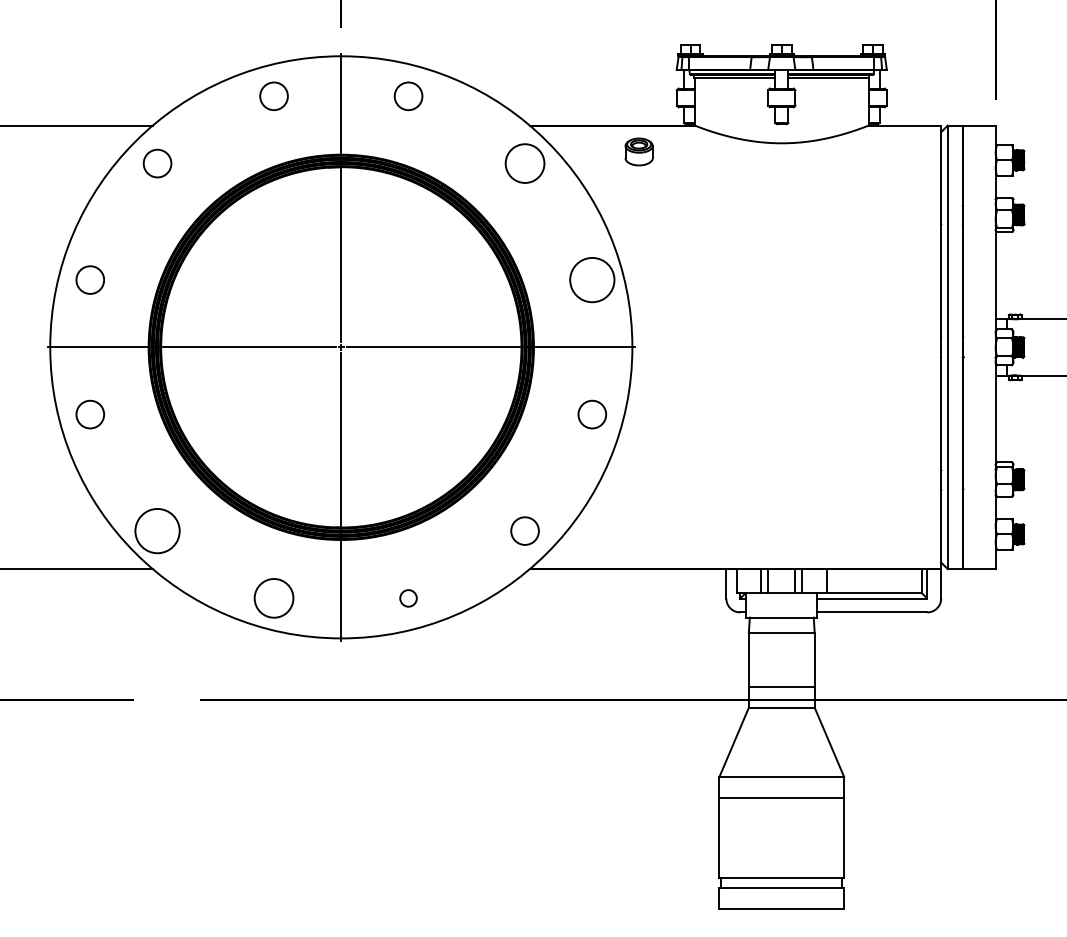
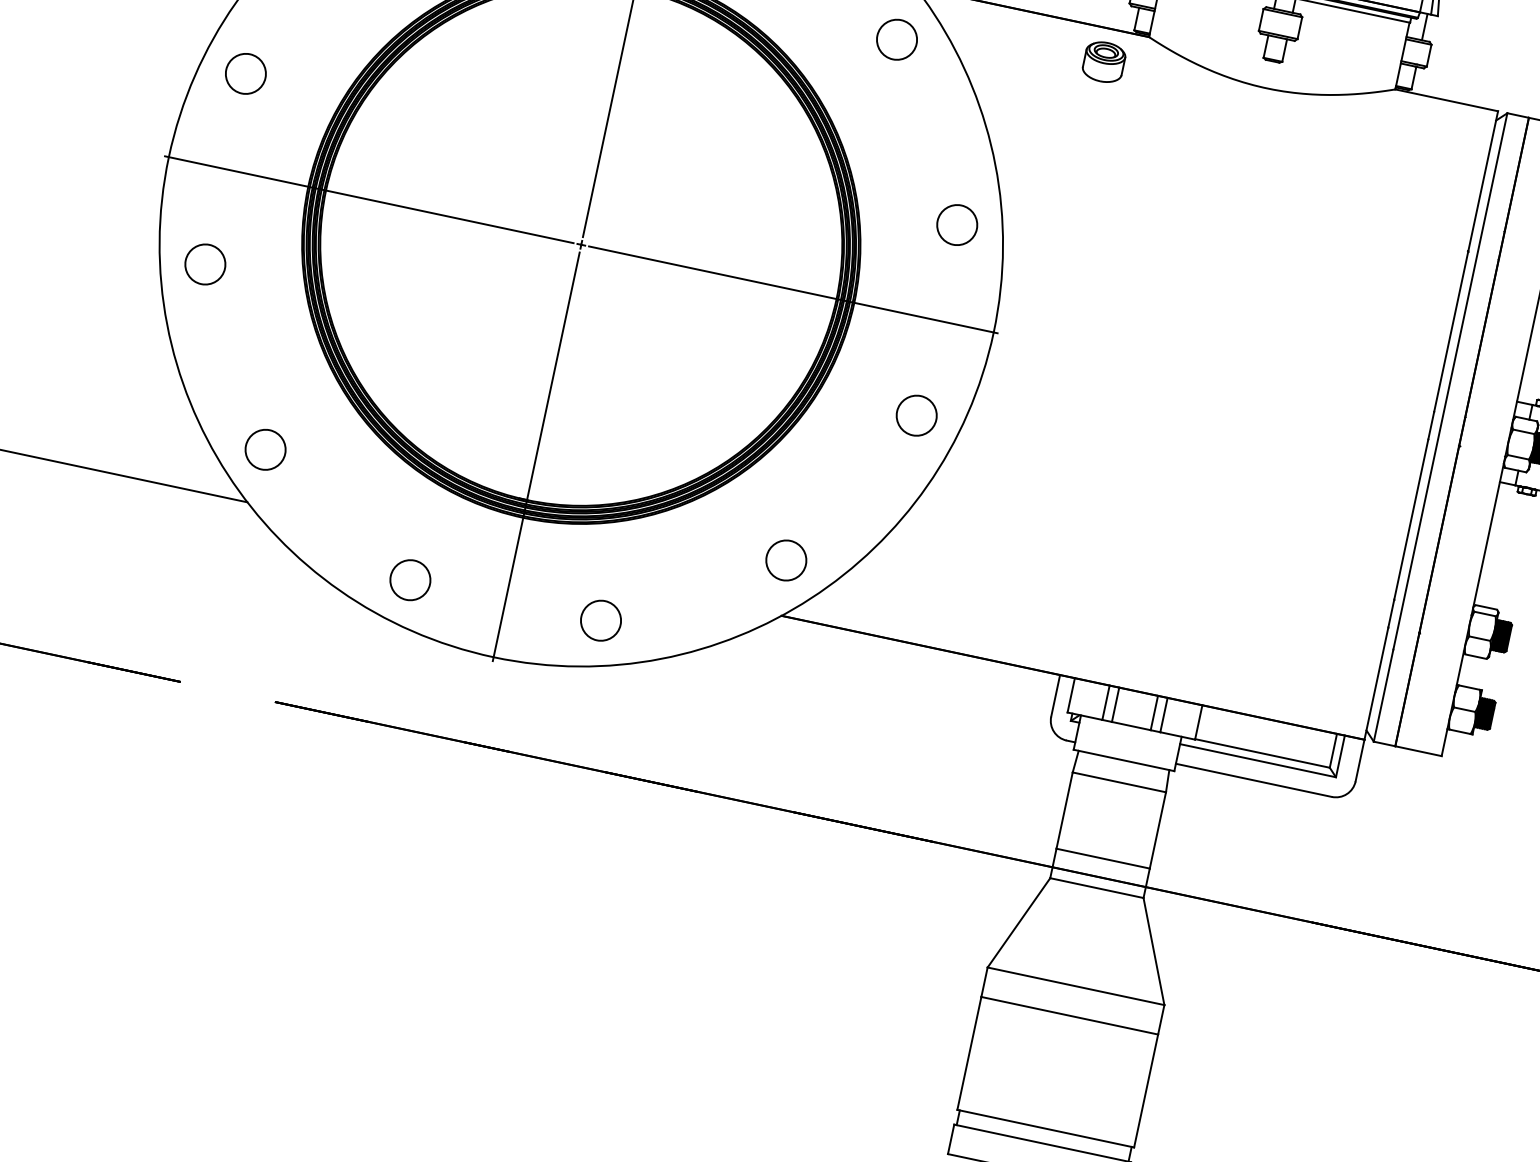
part: (638, 151) -> (1103, 61), moved
circle: (524, 163) -> (896, 39), size x0.71
circle: (592, 279) -> (957, 224), size x0.62
circle: (157, 530) -> (265, 448), size x0.62
circle: (273, 598) -> (409, 580), size x0.71
circle: (408, 598) -> (600, 620), size x1.67

